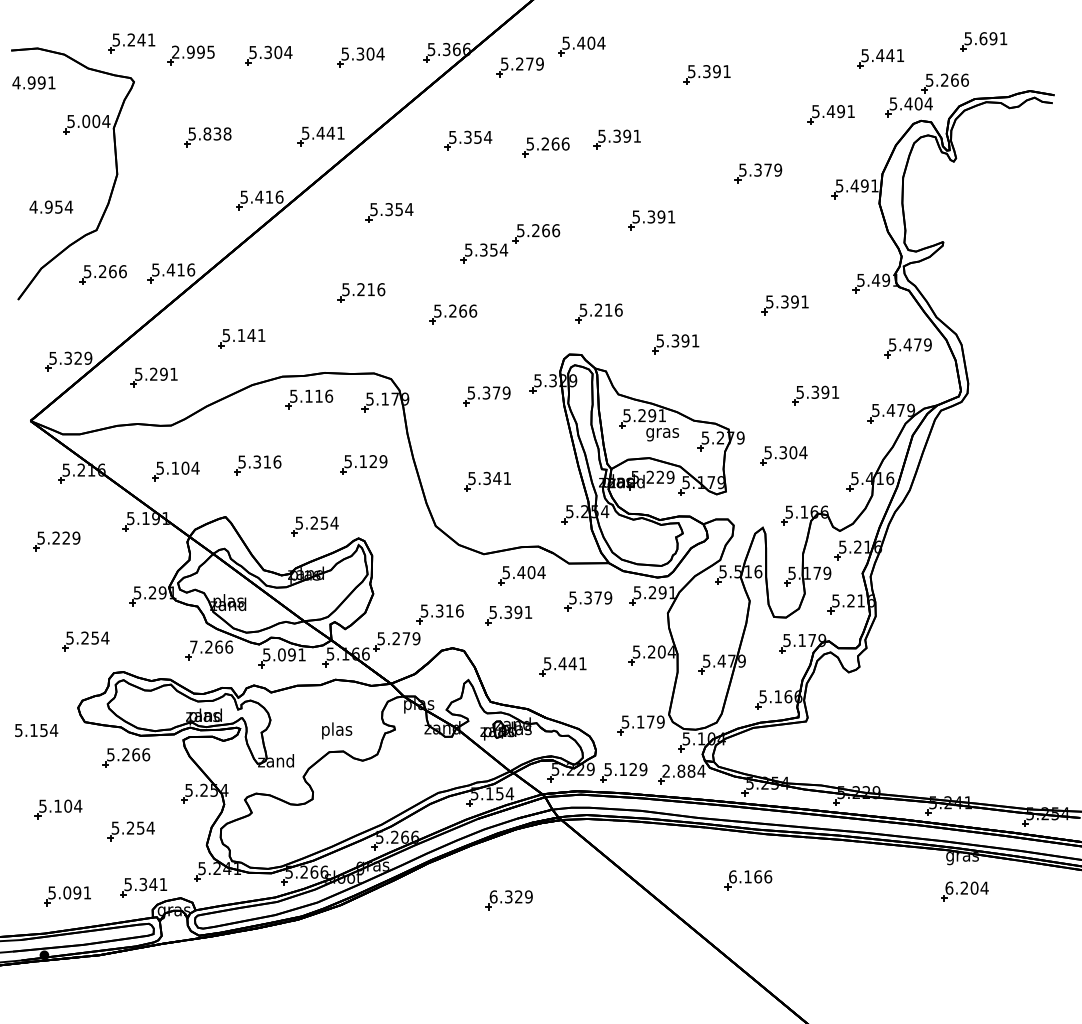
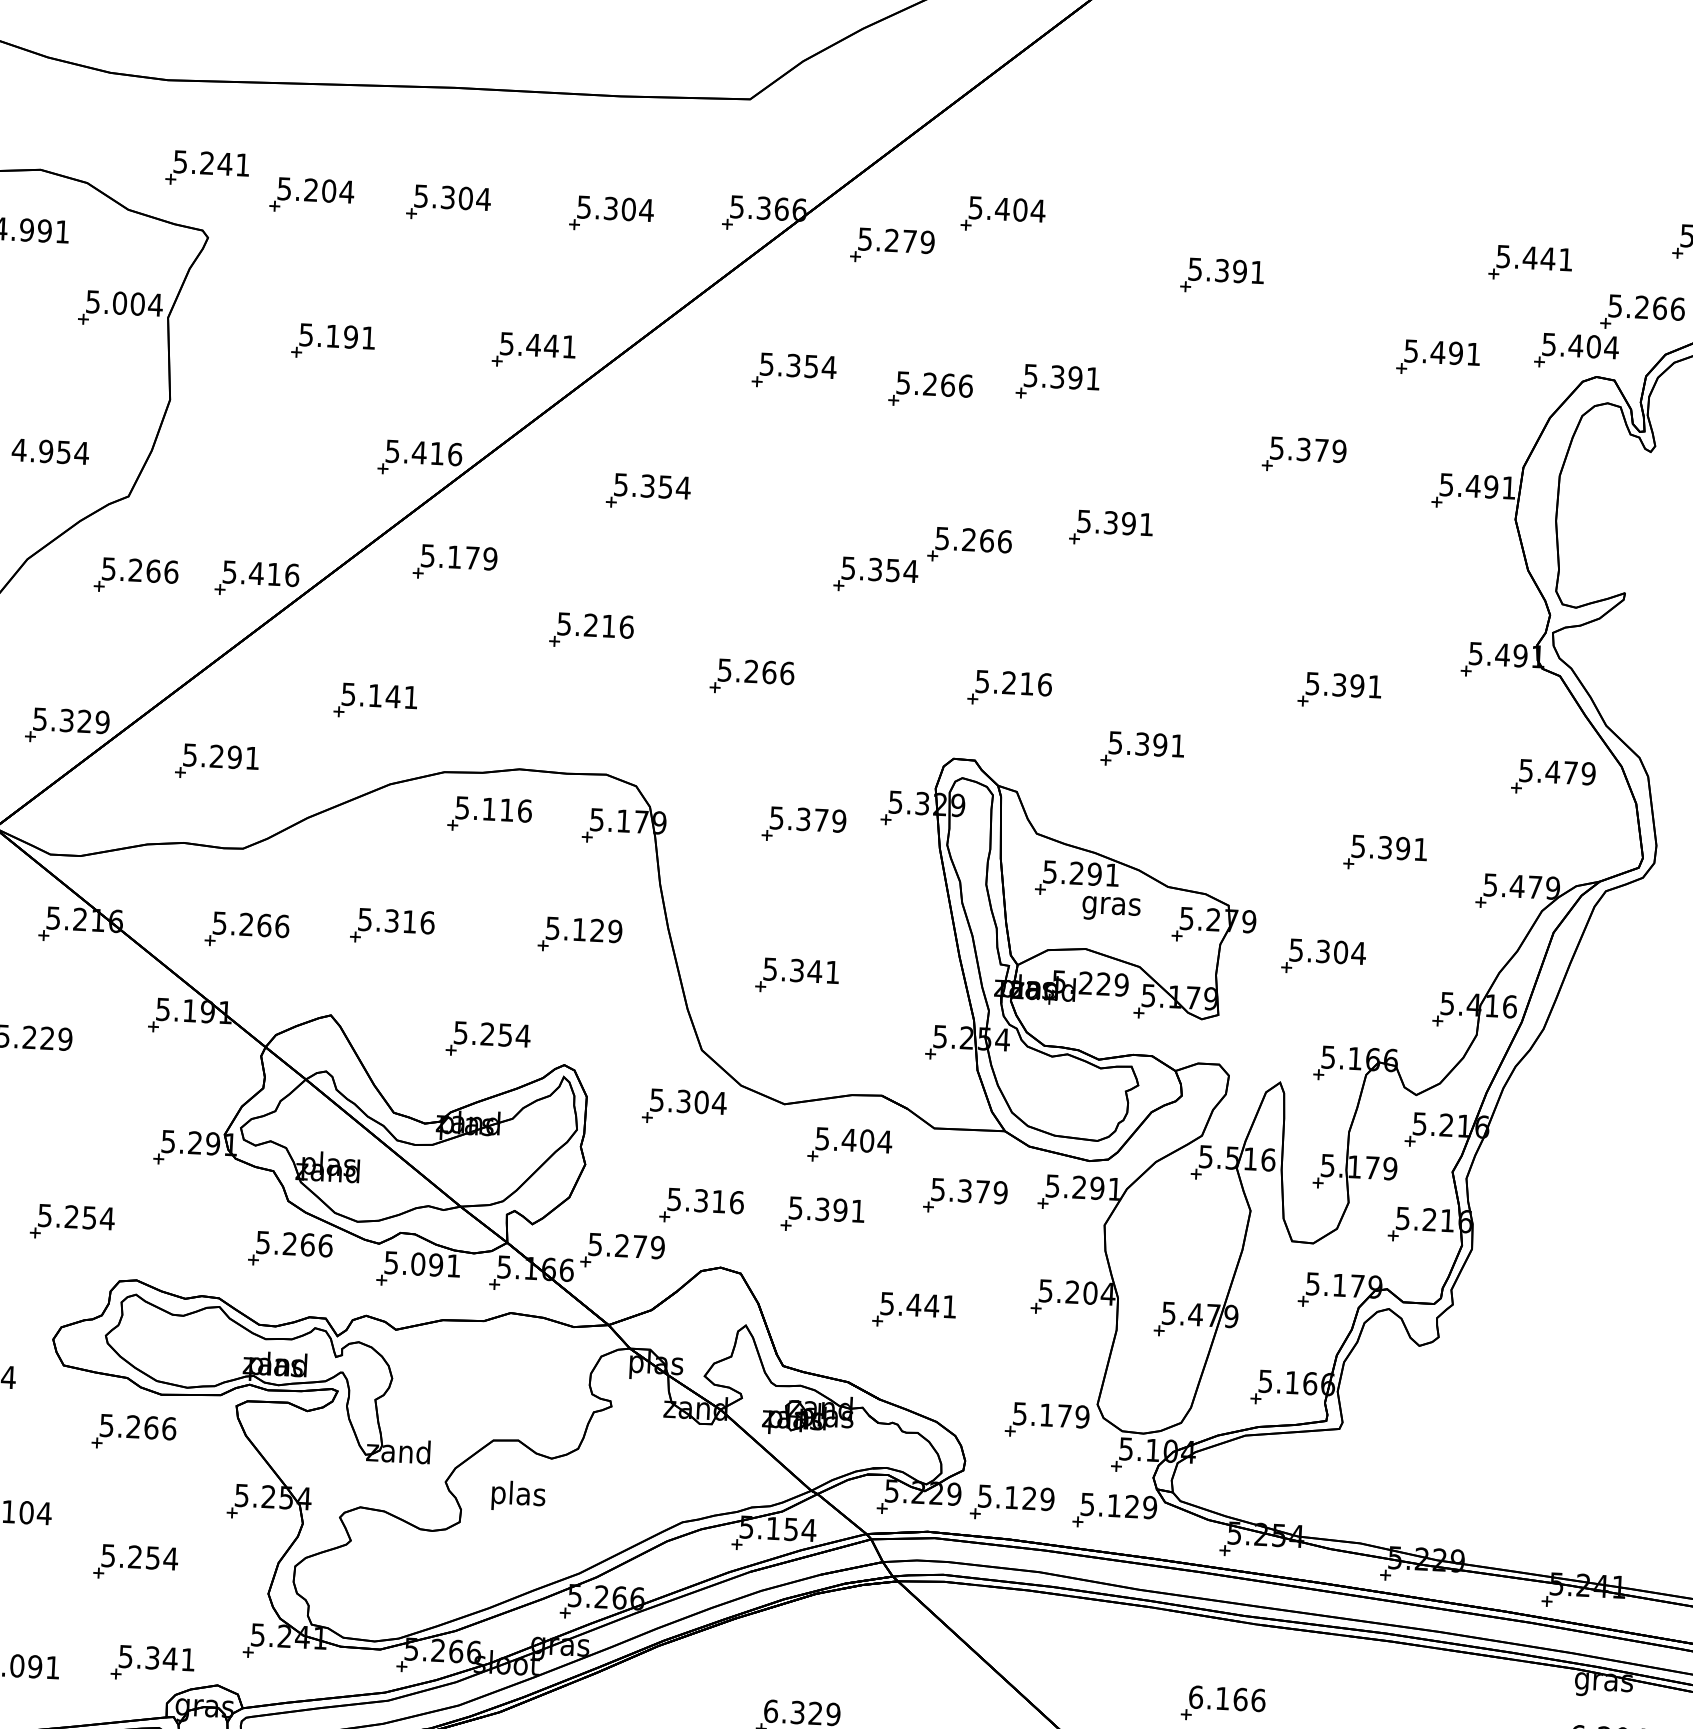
text: (193, 51) -> (315, 189), 2.995 -> 5.204
text: (217, 133) -> (351, 336), 5.838 -> 5.191
part: (510, 243) -> (923, 560), moved
part: (282, 258) -> (454, 563), added
text: (185, 467) -> (264, 924), 5.104 -> 5.266
part: (427, 558) -> (684, 1106), added
text: (193, 646) -> (262, 1241), 7.266 -> 5.266
text: (337, 730) -> (519, 1495), moved
text: (683, 770) -> (1118, 1504), 2.884 -> 5.129

